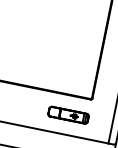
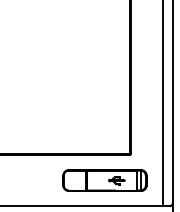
part: (68, 115) -> (105, 180), size x1.6

